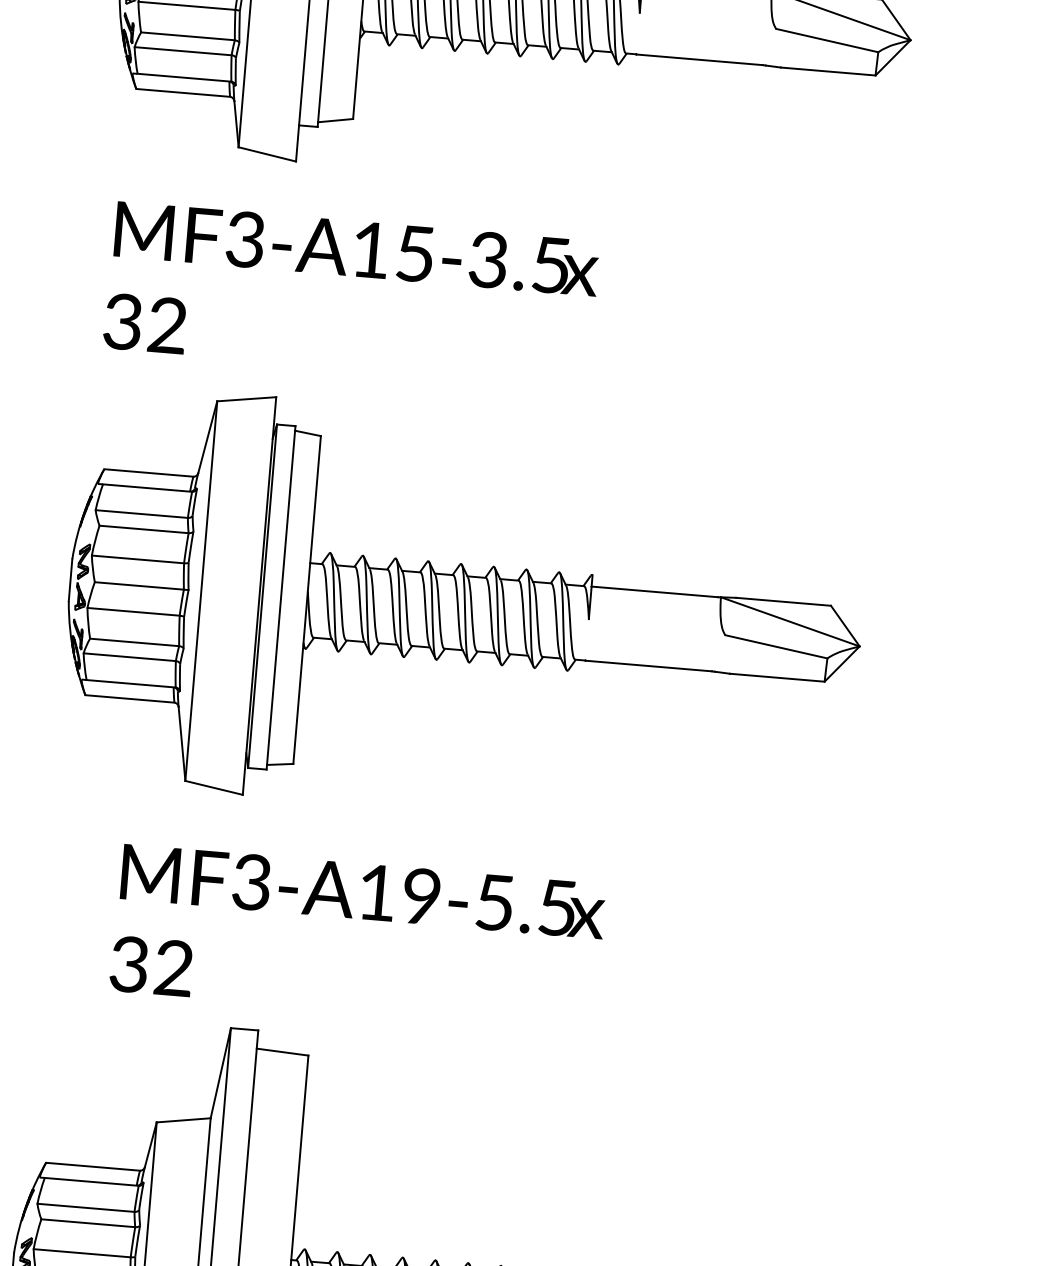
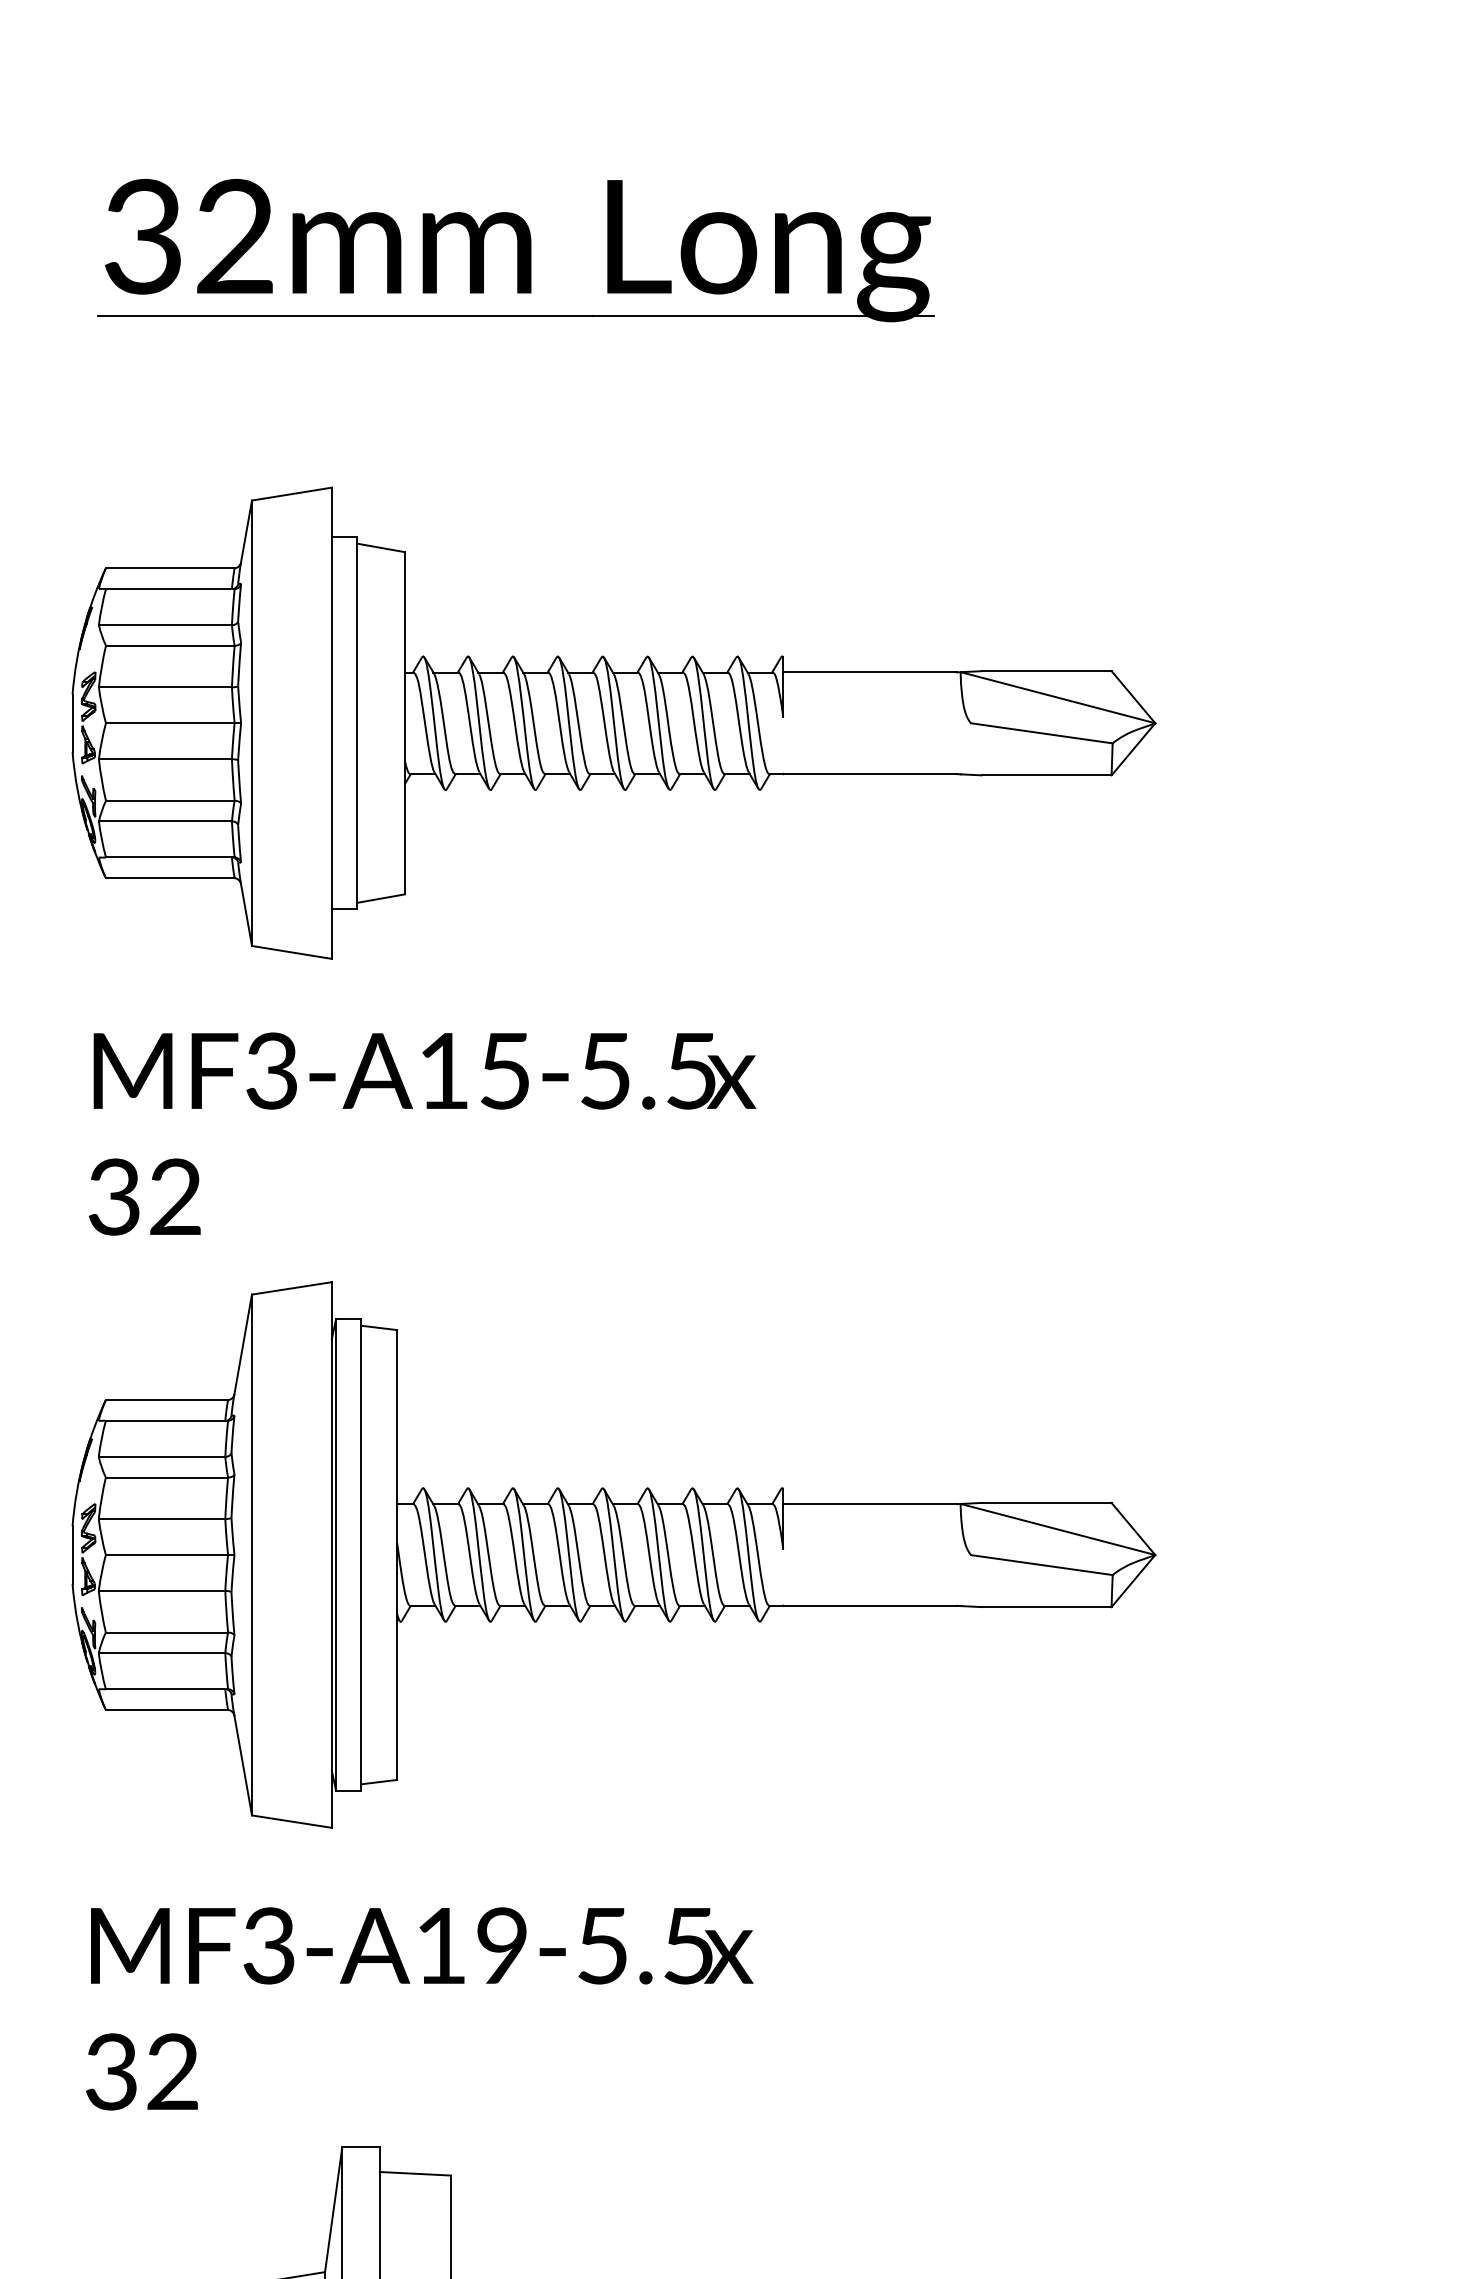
text: (487, 259) -> (604, 1070), MF3-A15-3.5 -> MF3-A15-5.5
text: (357, 937) -> (419, 2008), moved

